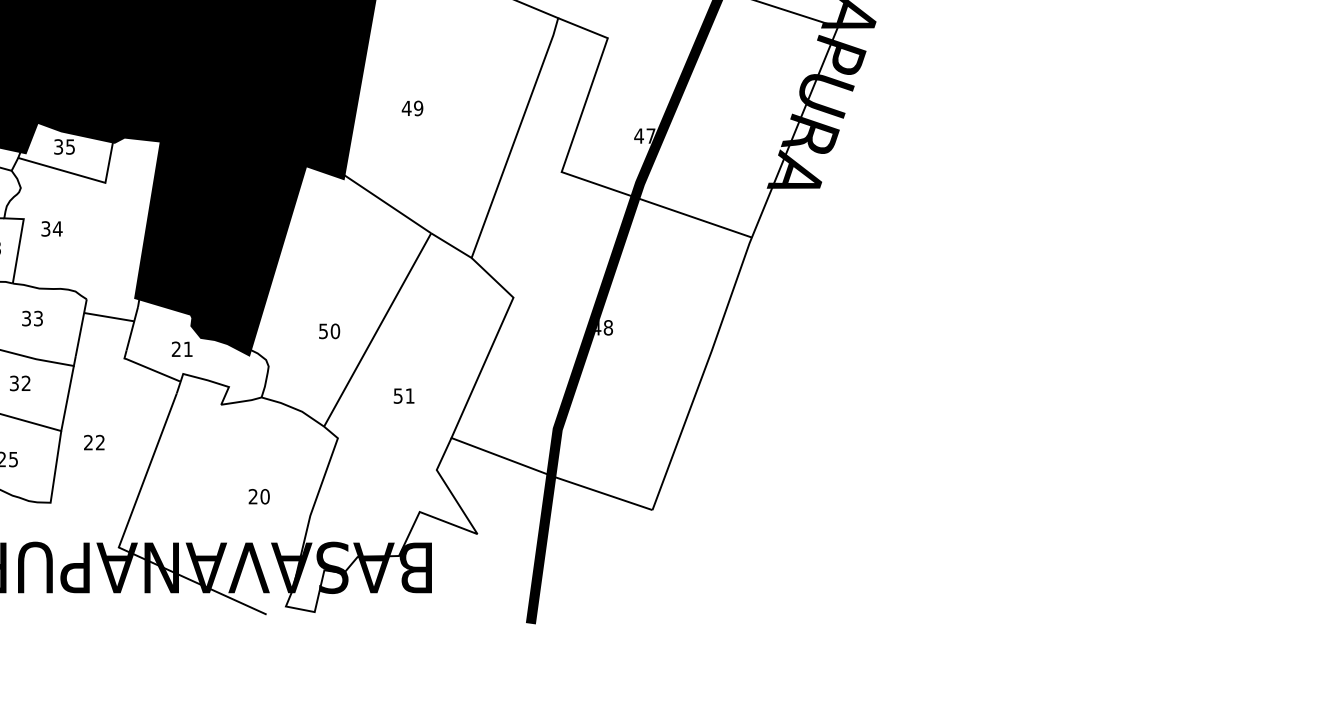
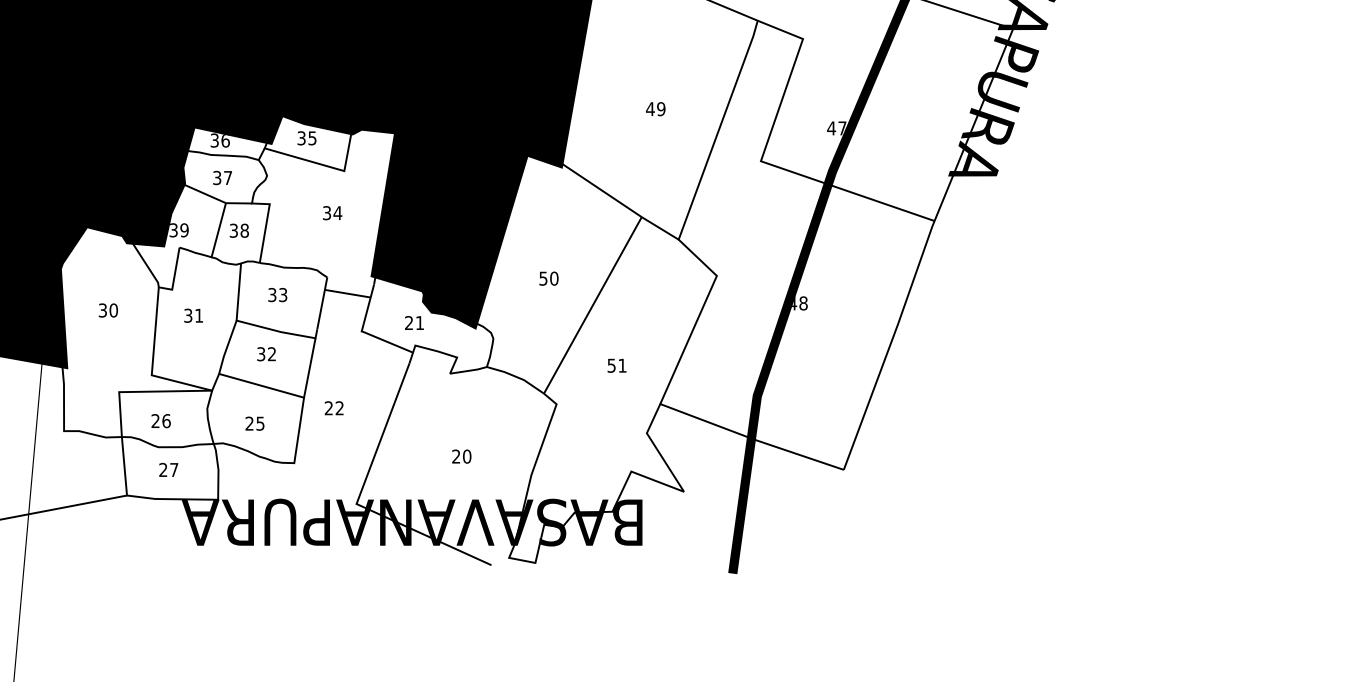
text: (412, 108) -> (655, 109), moved
text: (51, 229) -> (332, 213), moved
text: (329, 331) -> (548, 278), moved
text: (258, 496) -> (461, 456), moved

